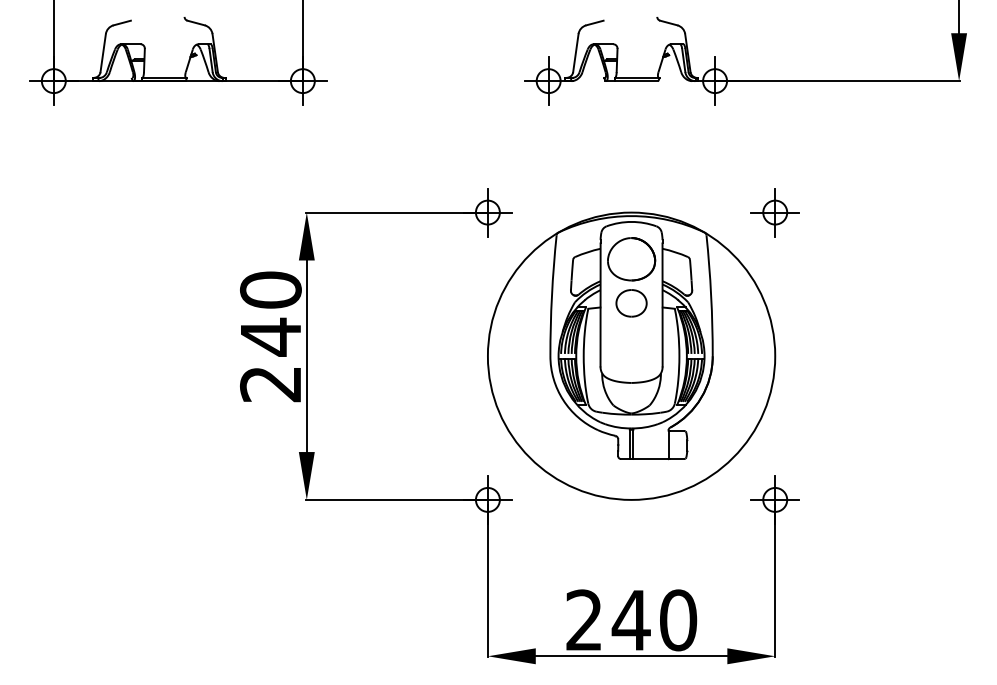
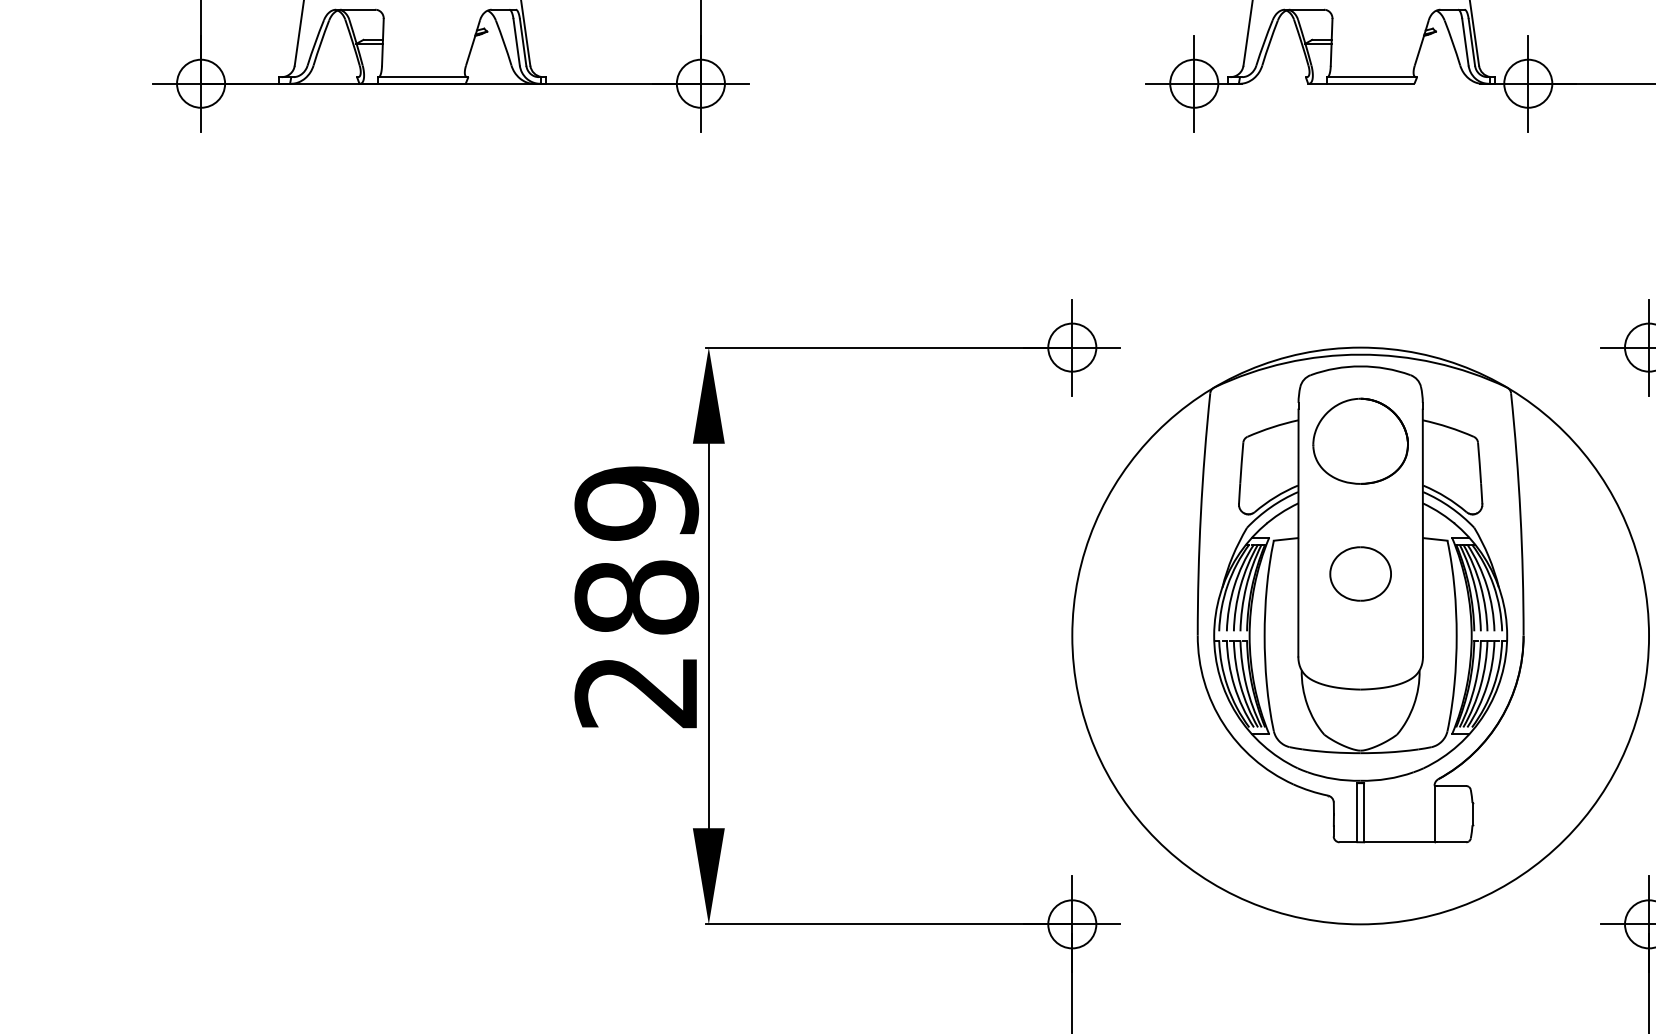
part: (631, 303) -> (1360, 574), moved
text: (270, 313) -> (635, 550), 240 -> 289

